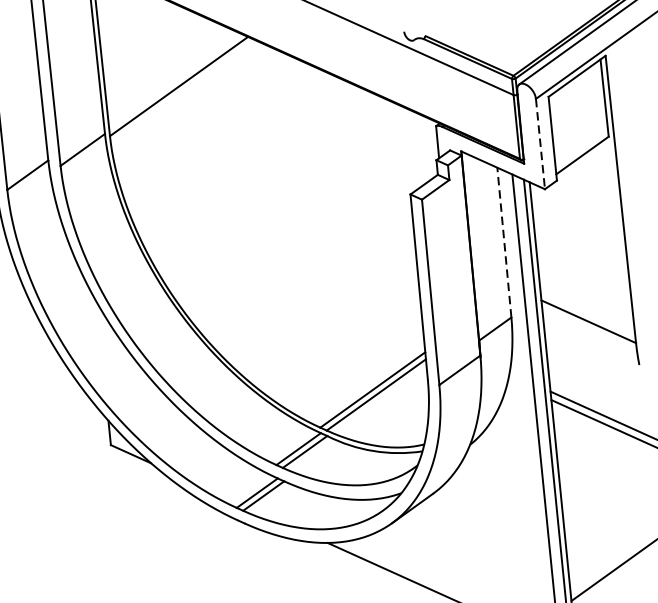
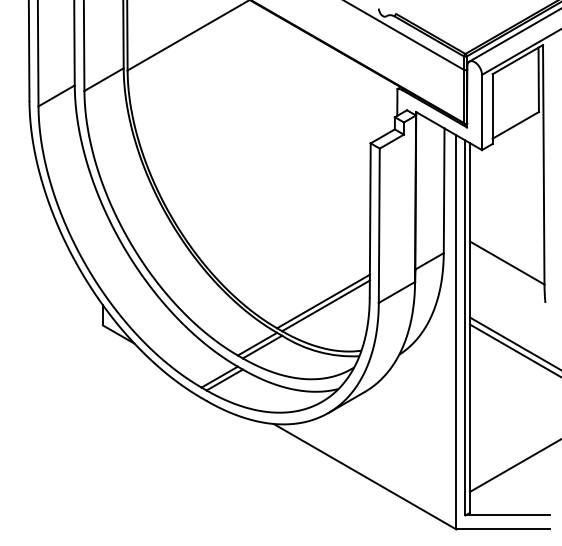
line: (541, 144) -> (482, 112), dashed -> solid
line: (504, 242) -> (444, 190), dashed -> solid

